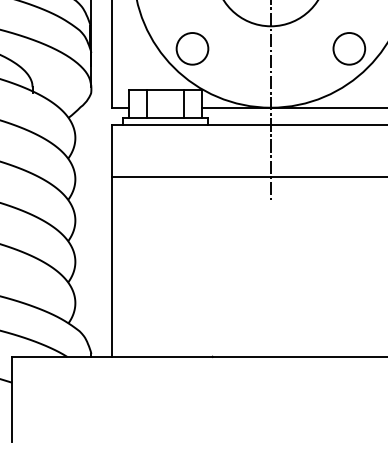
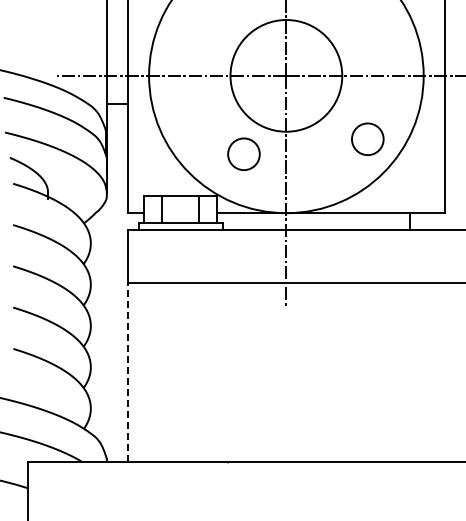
circle: (192, 48) -> (243, 153), moved
circle: (349, 48) -> (367, 138), moved
line: (112, 267) -> (127, 372), solid -> dashed

